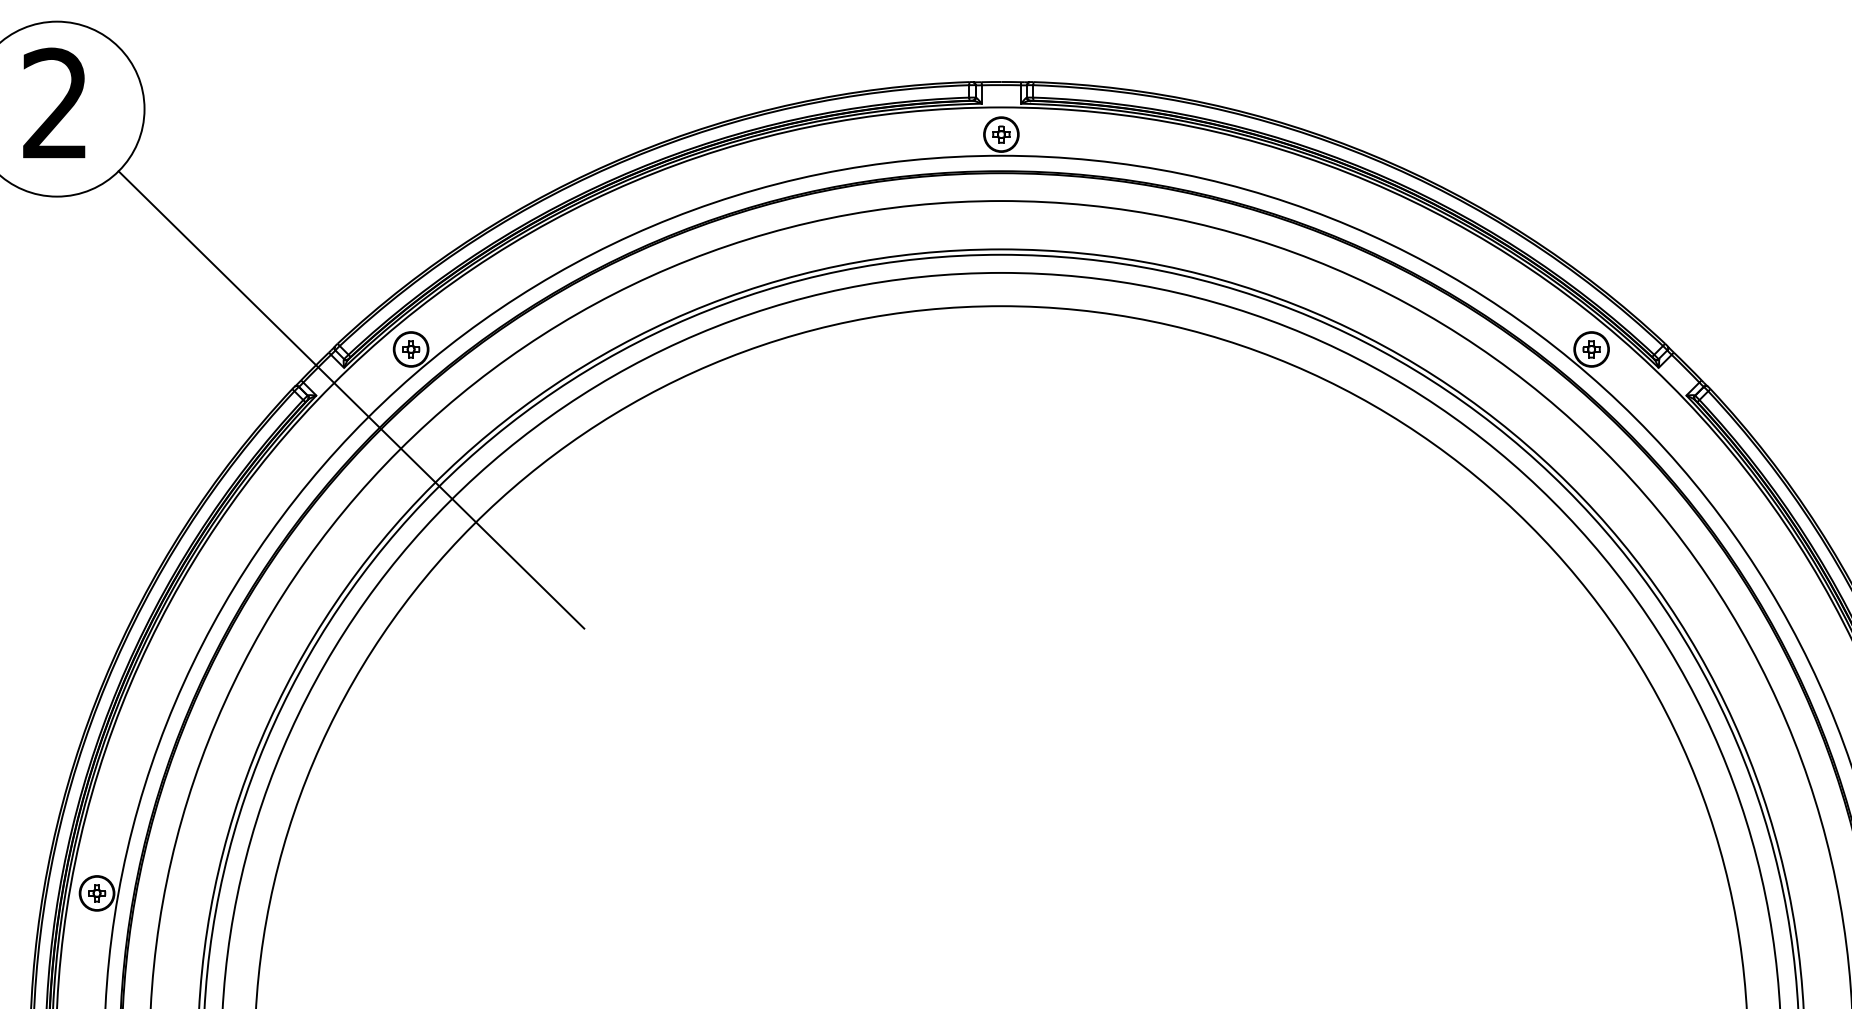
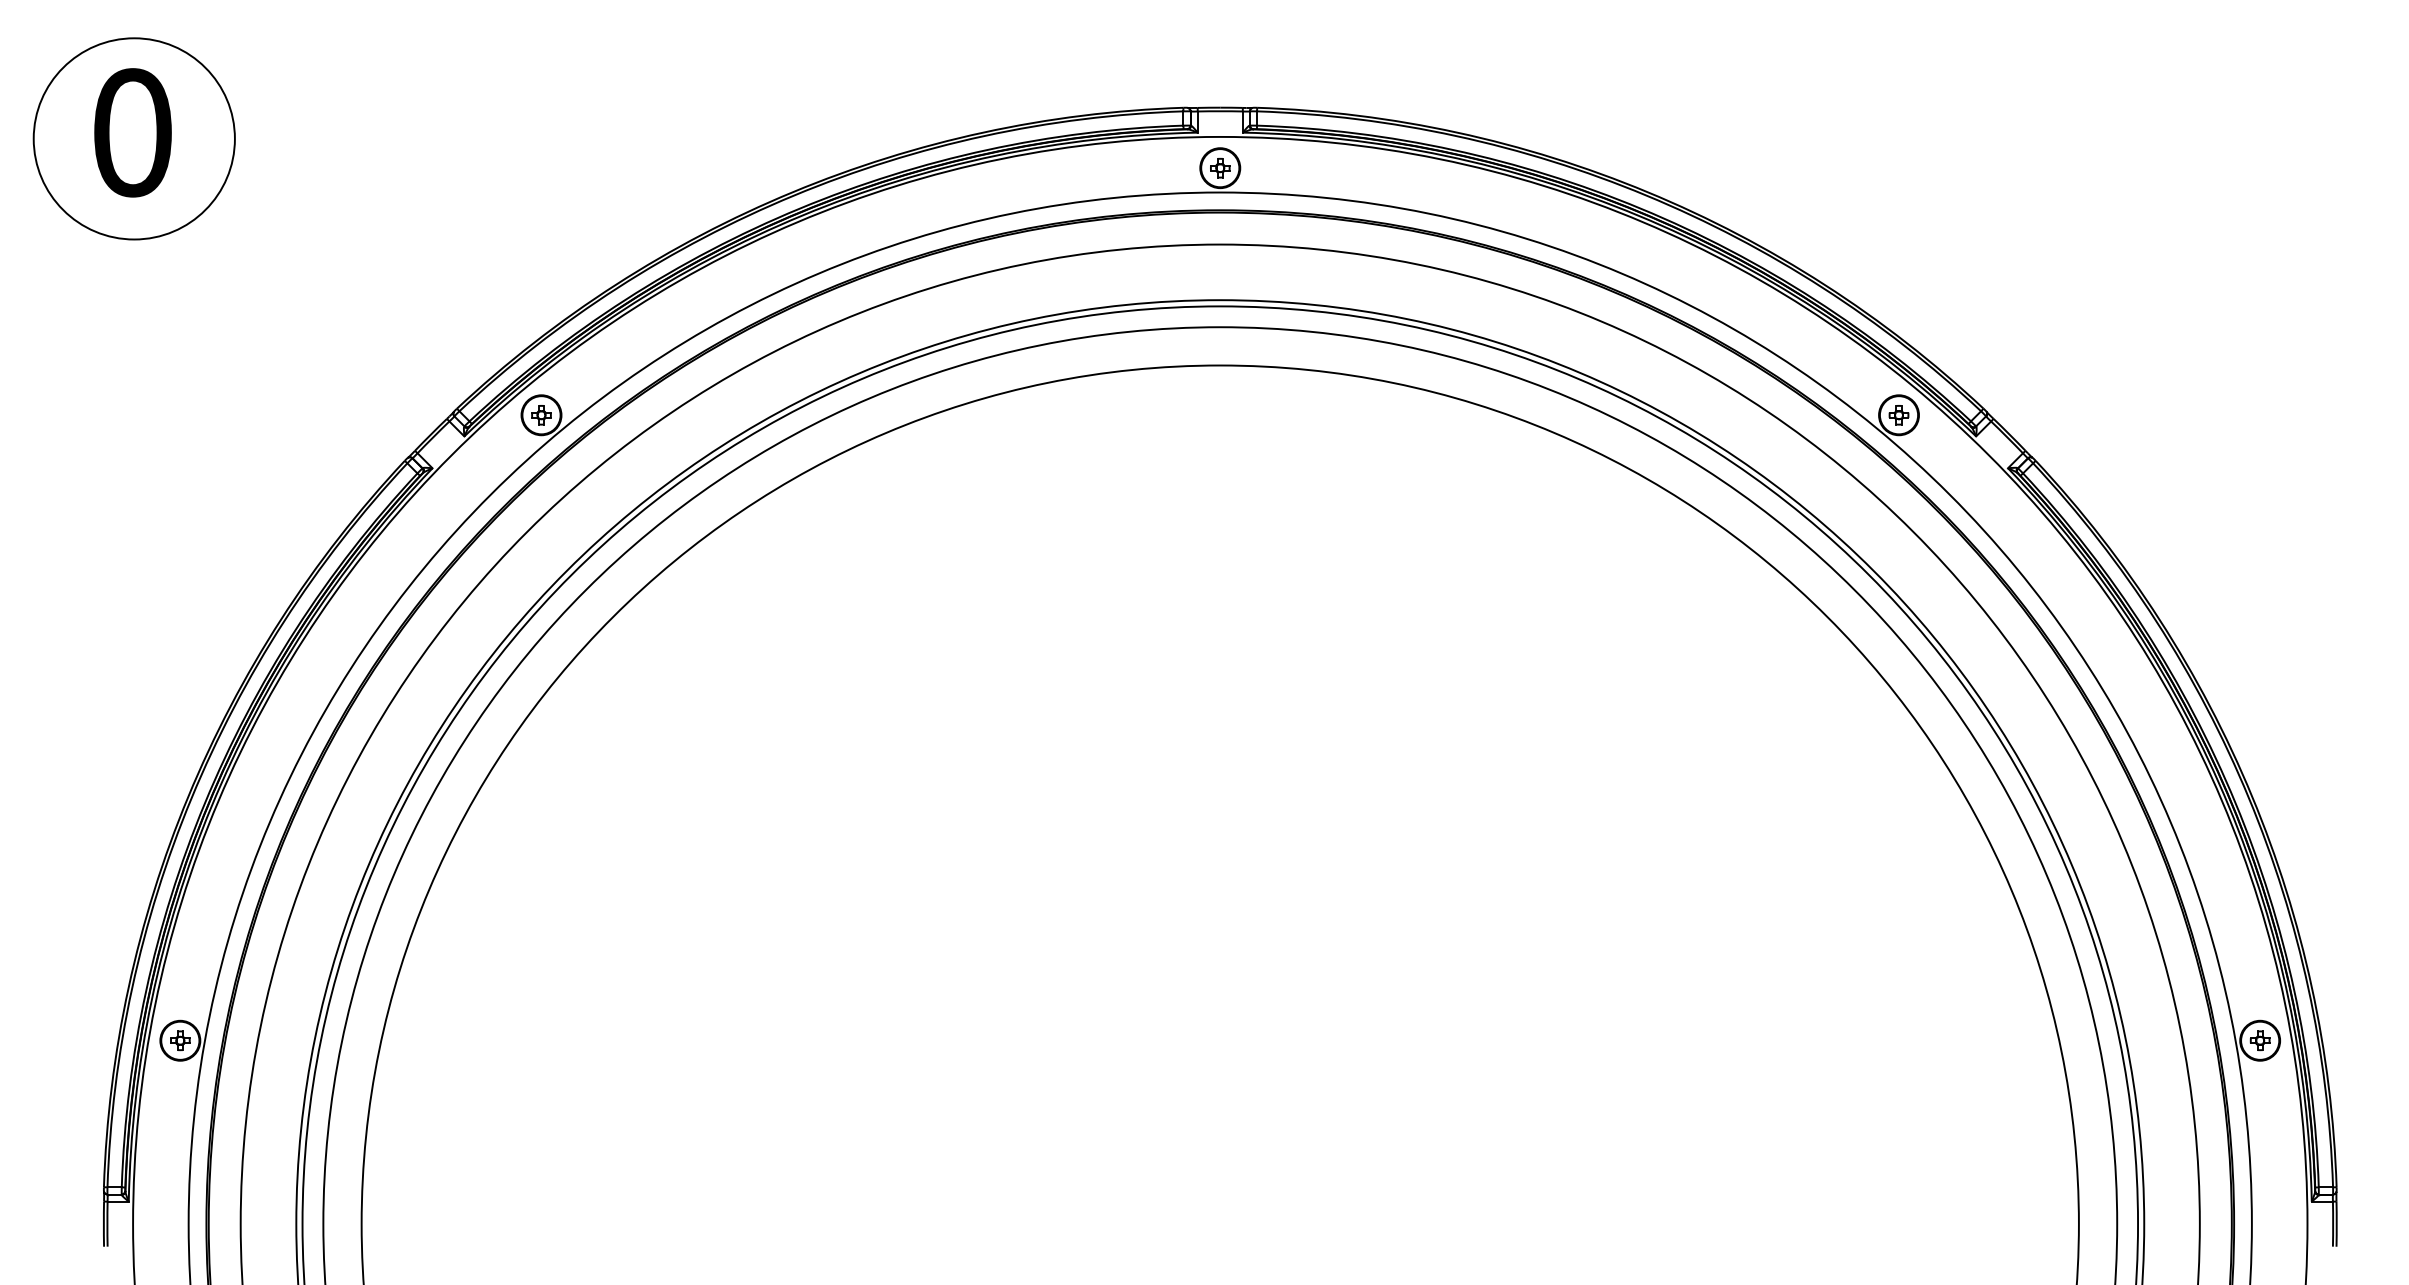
text: (55, 103) -> (132, 132), 2 -> 0
line: (351, 400) -> (472, 473), removed

